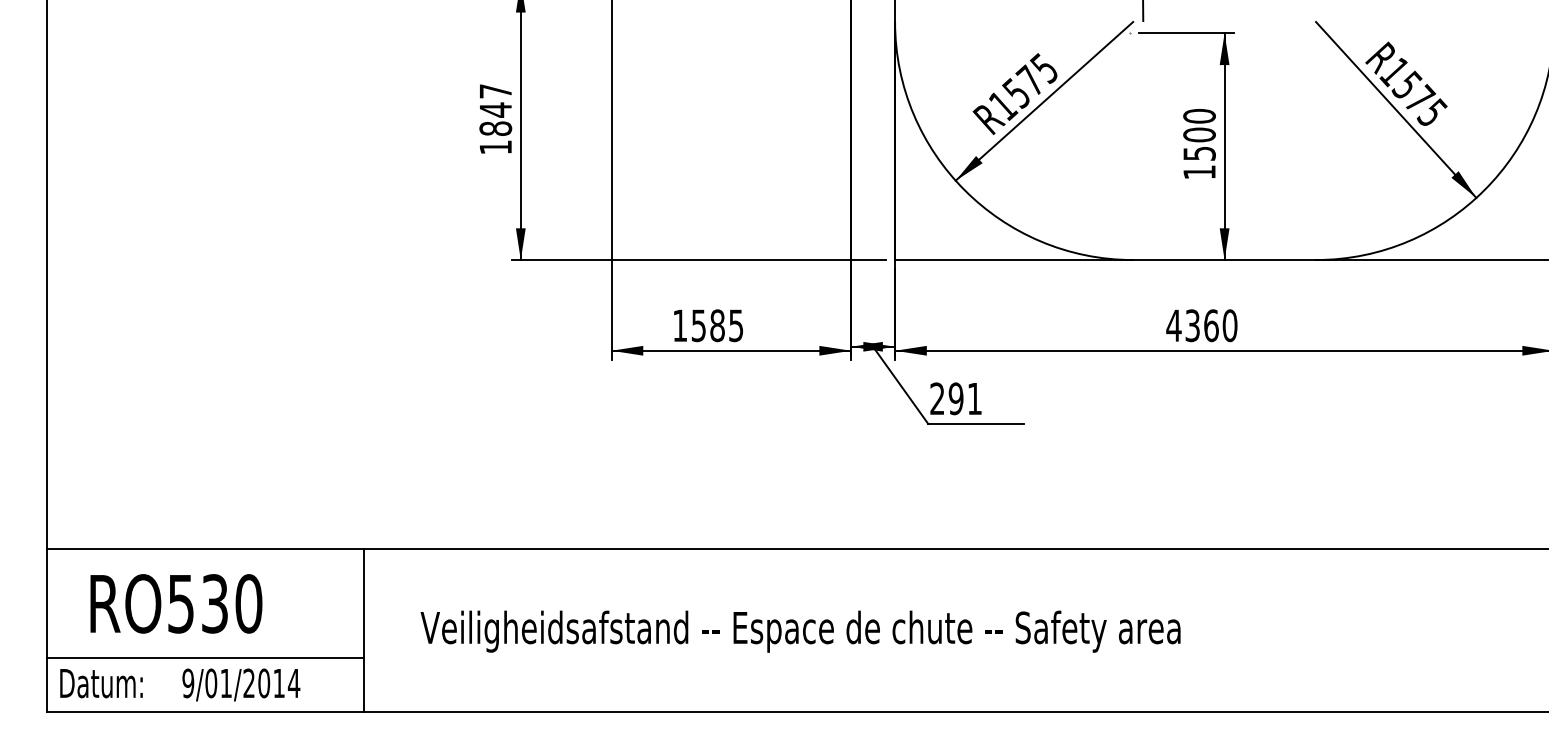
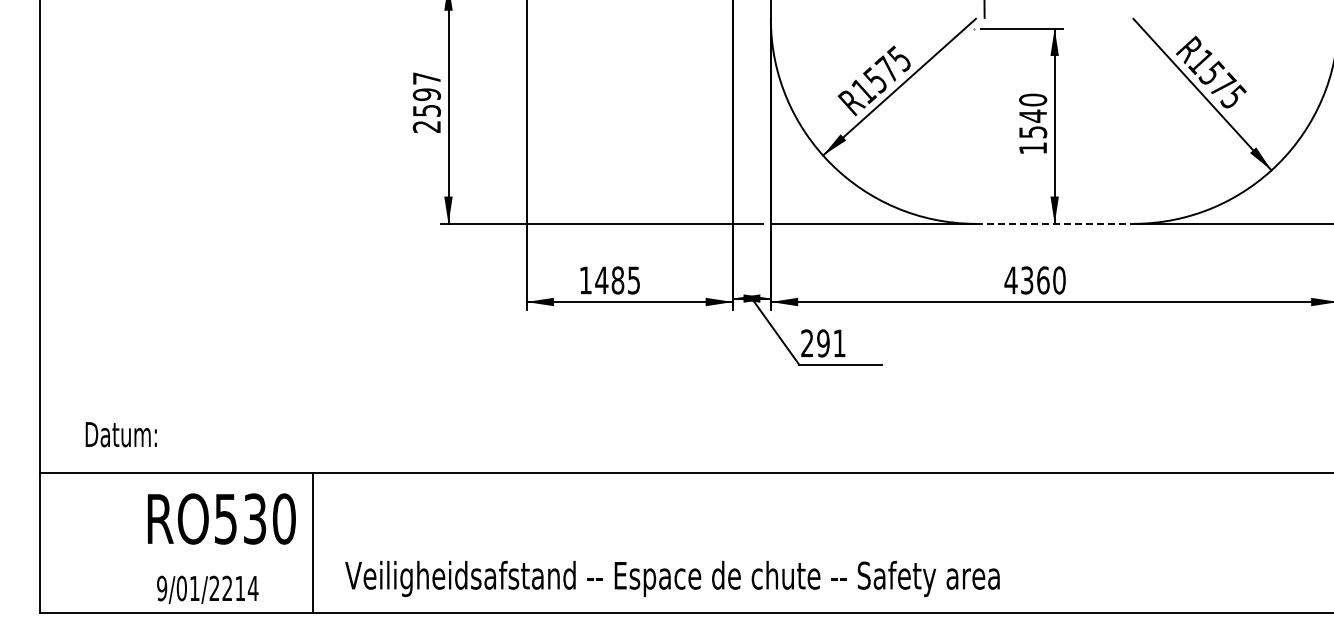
text: (495, 128) -> (426, 110), 1847 -> 2597
text: (1200, 134) -> (1033, 115), 1500 -> 1540
line: (1224, 259) -> (1054, 223), solid -> dashed
text: (698, 325) -> (601, 280), 1585 -> 1485
text: (176, 603) -> (221, 518), moved
text: (800, 631) -> (672, 578), moved
line: (205, 657) -> (176, 566), removed
text: (100, 683) -> (120, 434), moved
text: (264, 683) -> (227, 588), 9/01/2014 -> 9/01/2214

